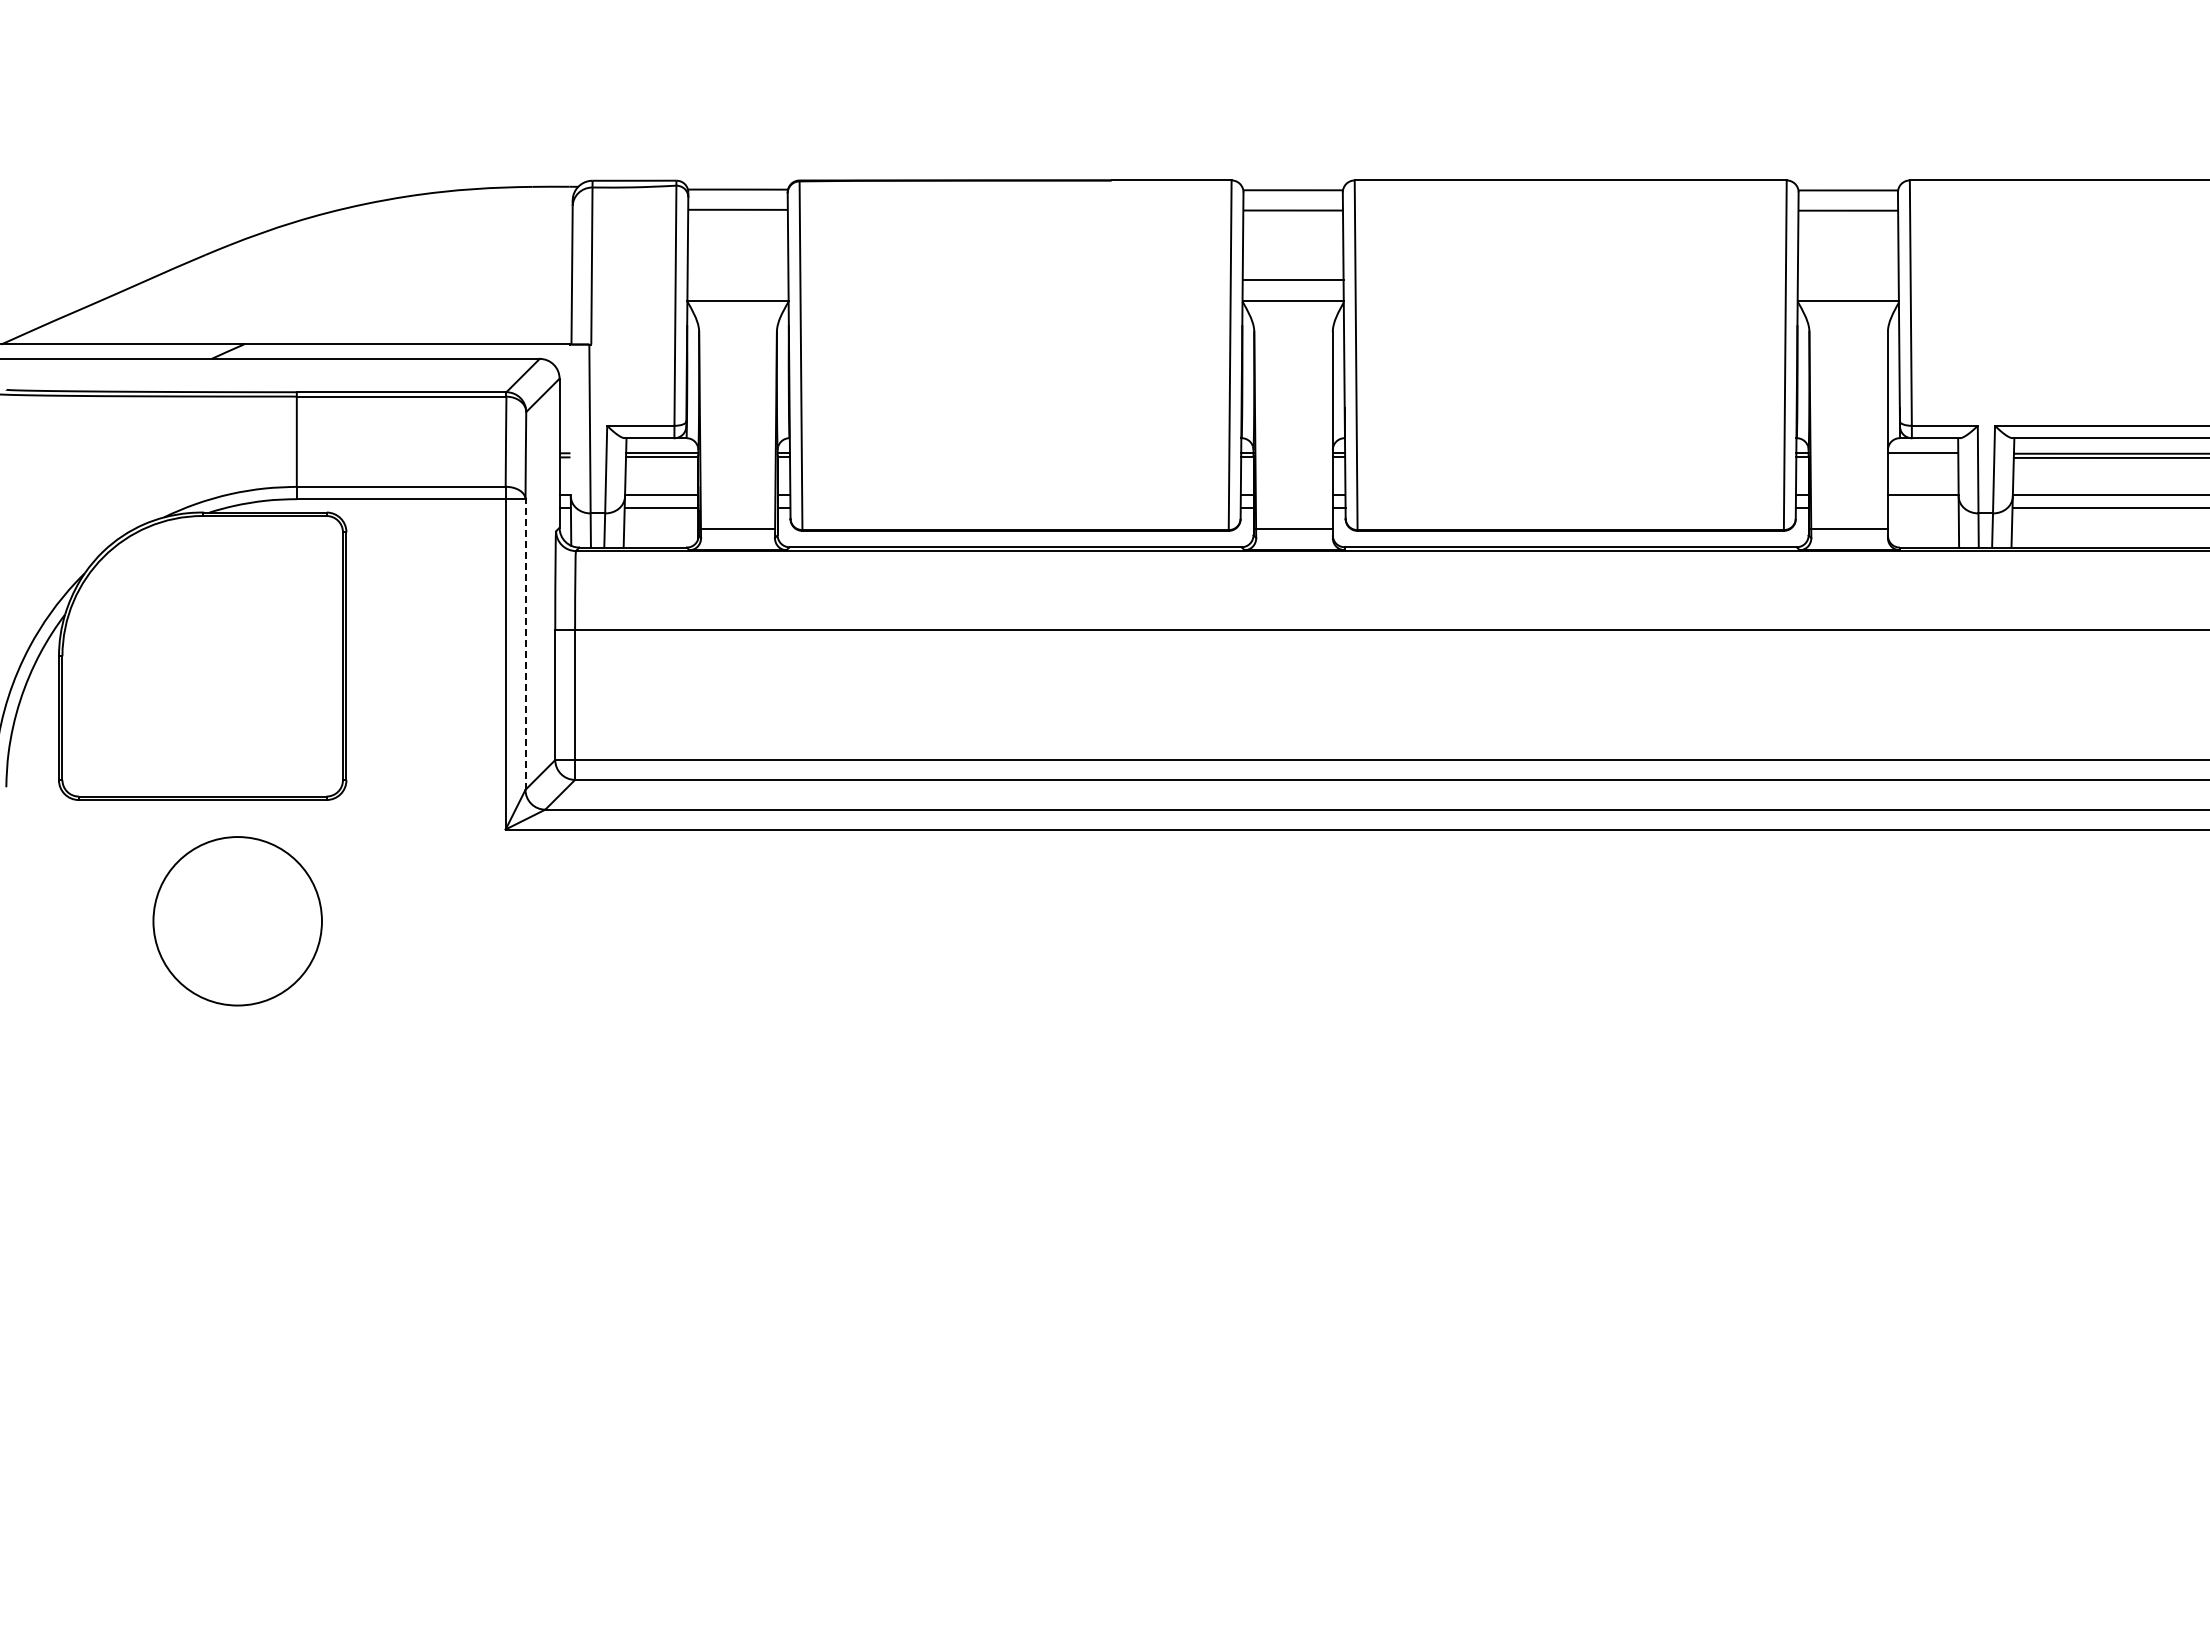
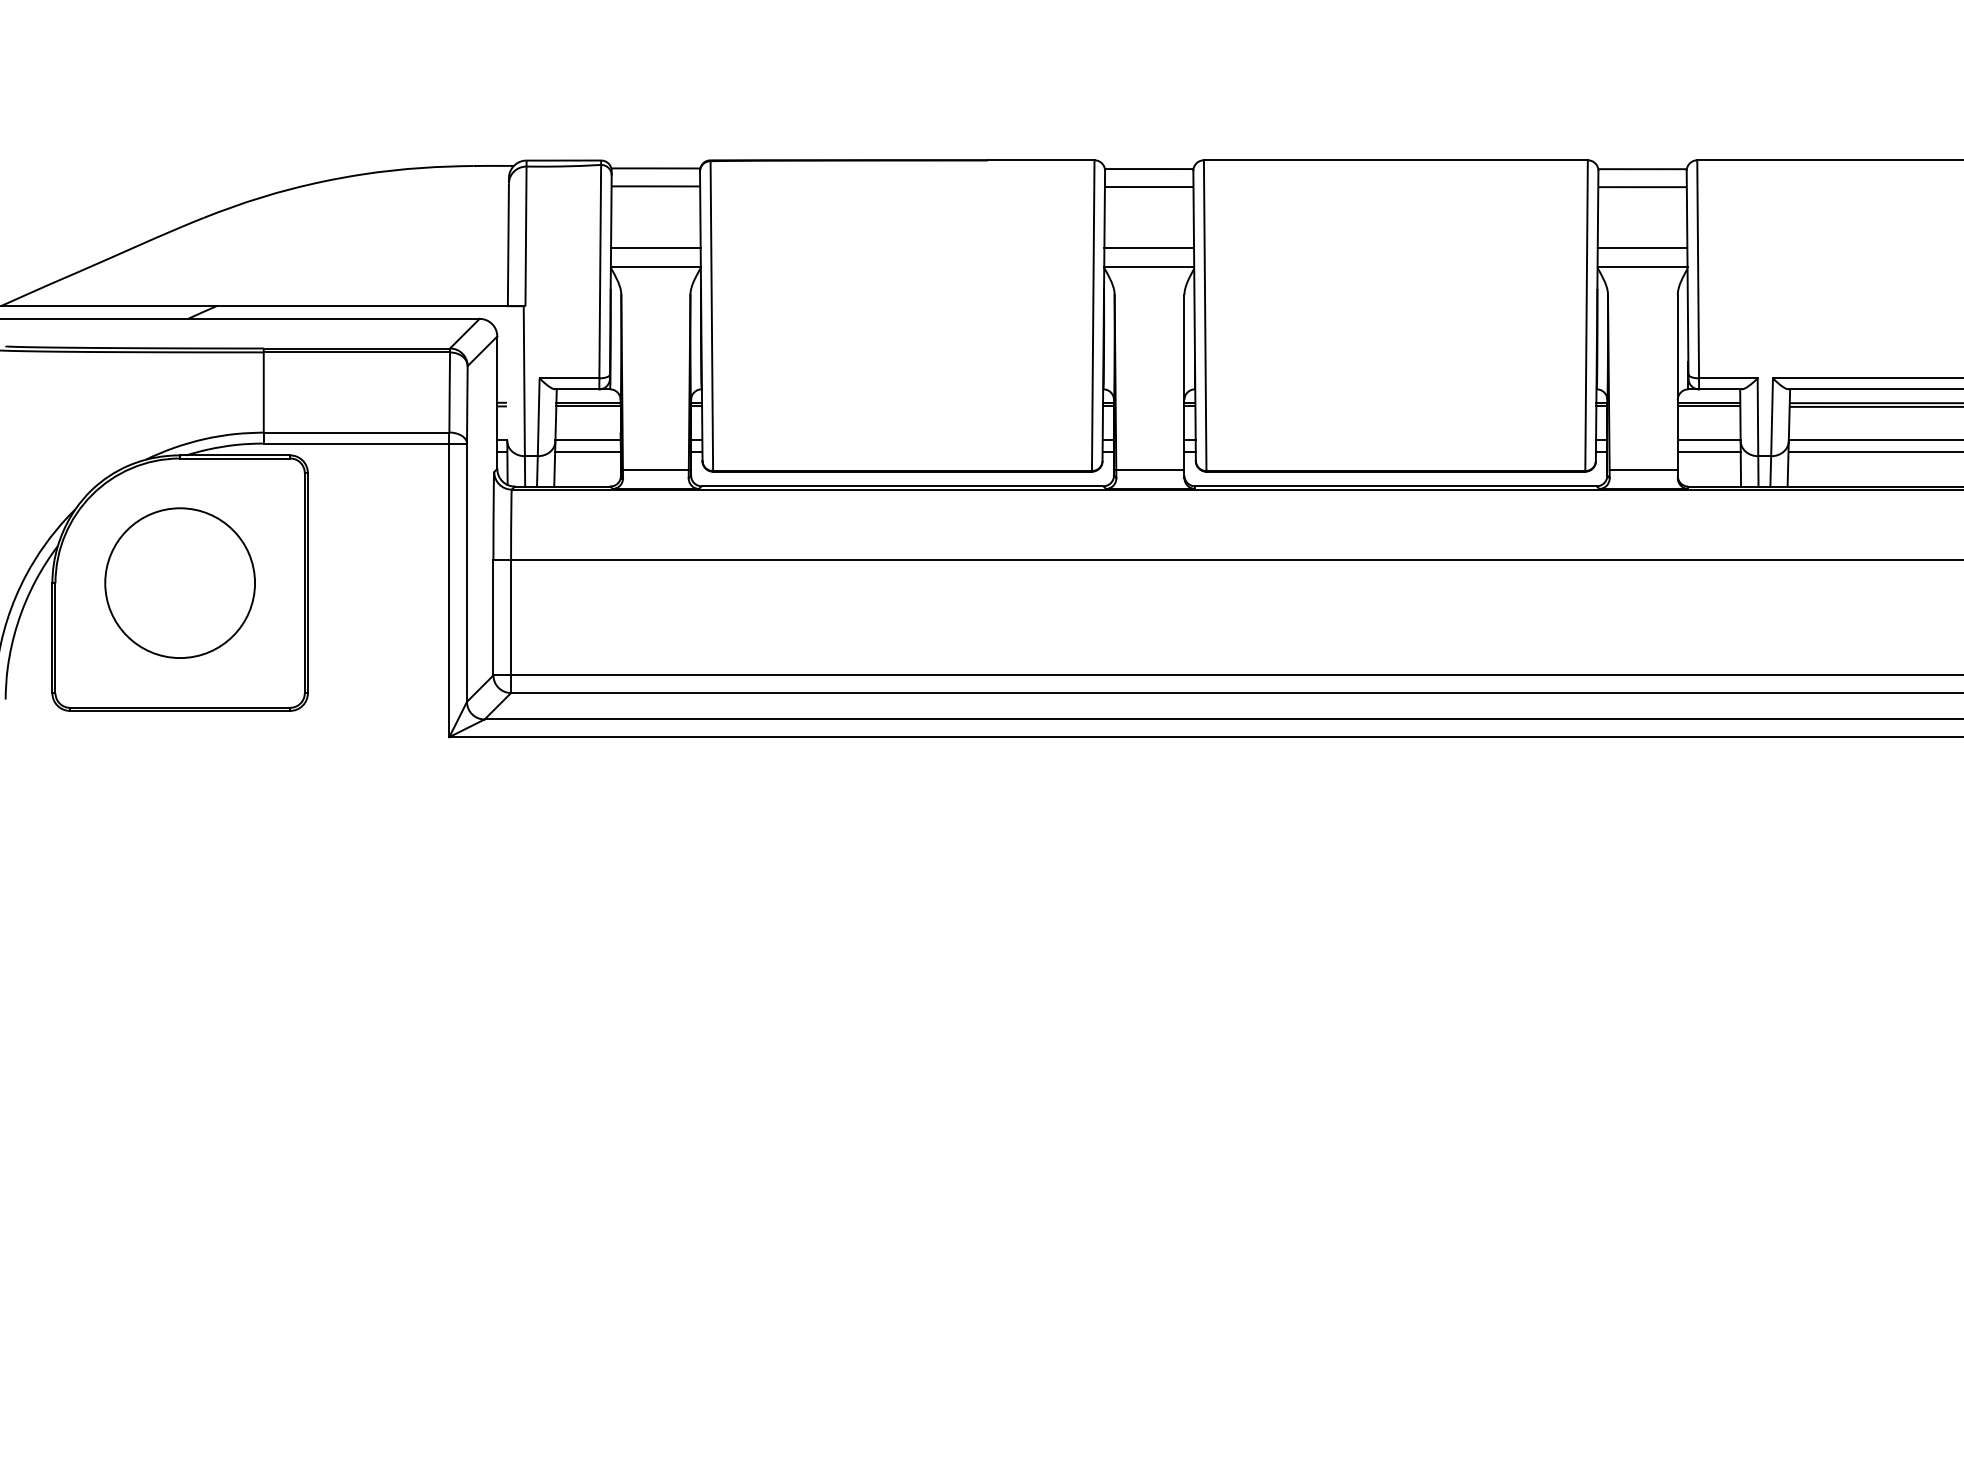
line: (737, 279) -> (655, 248), added
line: (1847, 279) -> (1641, 248), added
line: (1922, 457) -> (1708, 406), added
line: (1922, 508) -> (1708, 451), added
line: (525, 644) -> (466, 572), dashed -> solid
circle: (237, 921) -> (179, 583), moved

